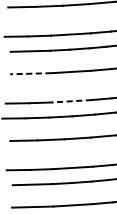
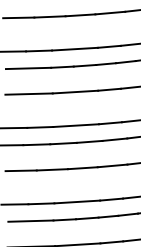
line: (31, 74) -> (29, 94), dashed -> solid
line: (72, 101) -> (76, 125), dashed -> solid

